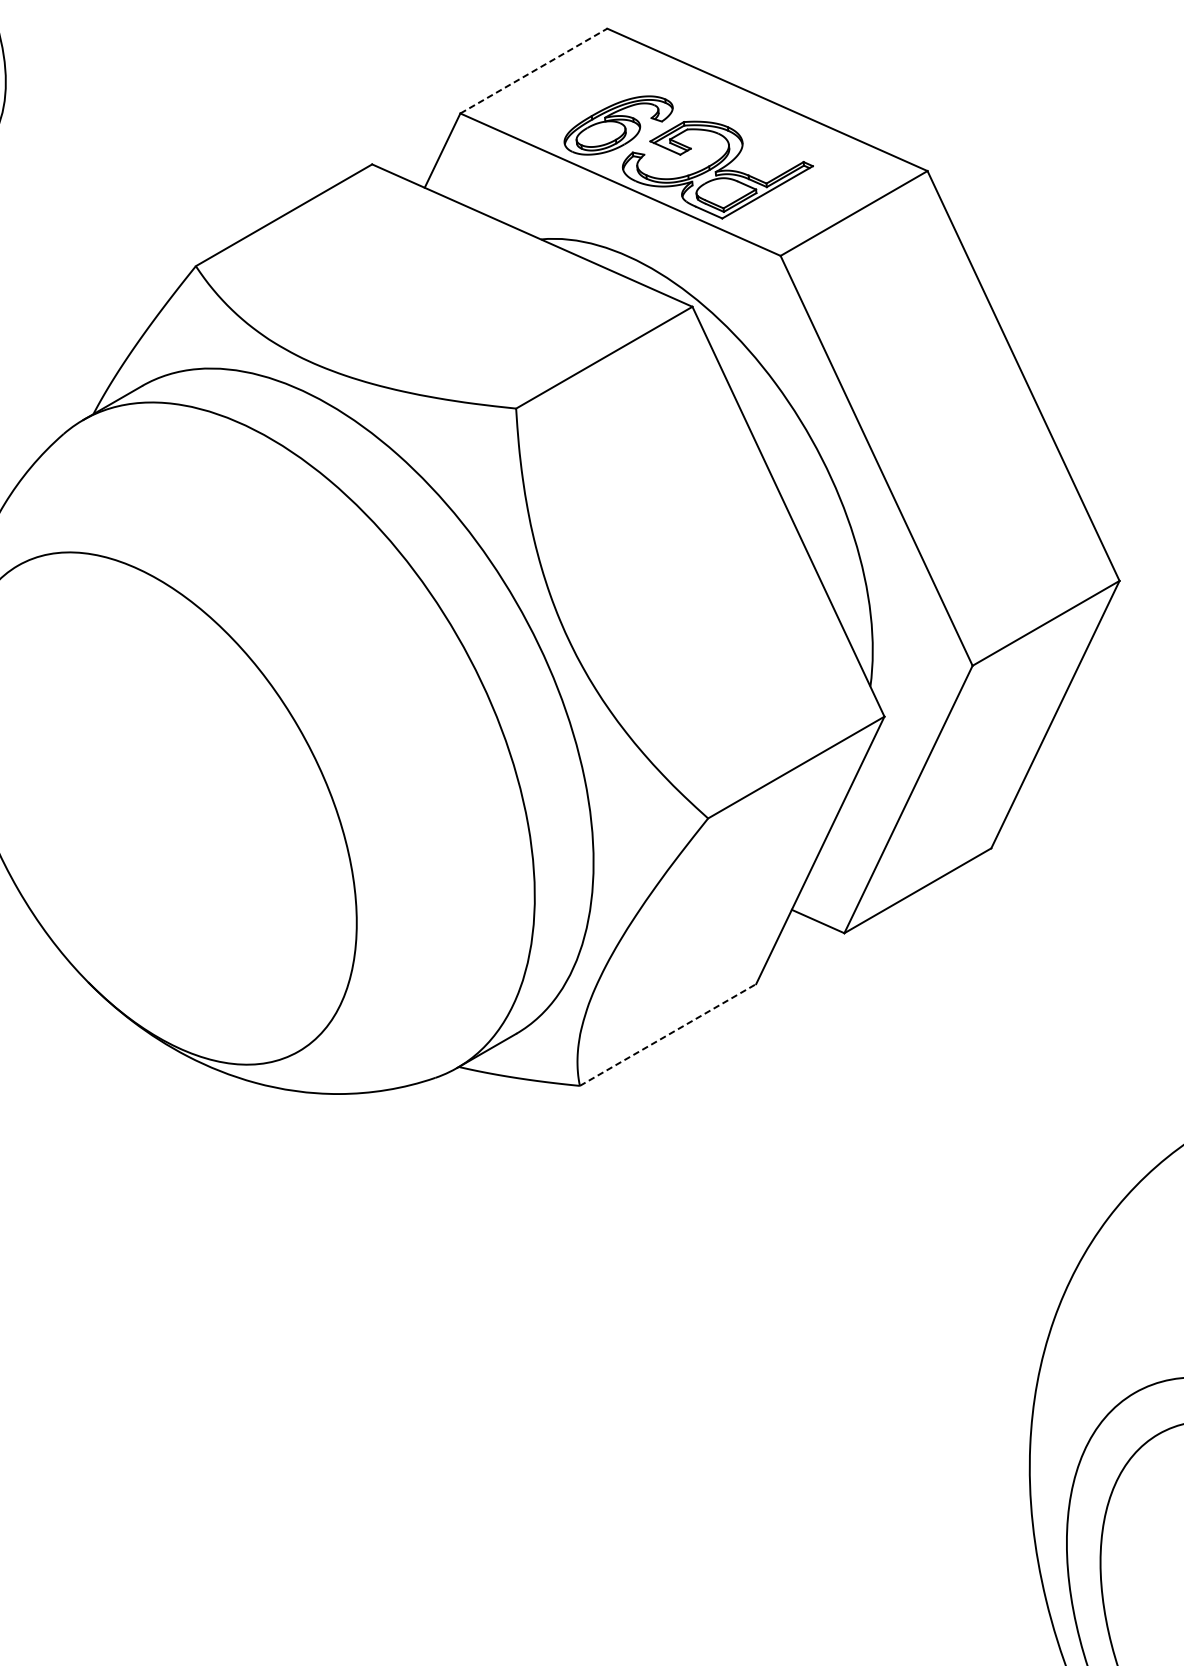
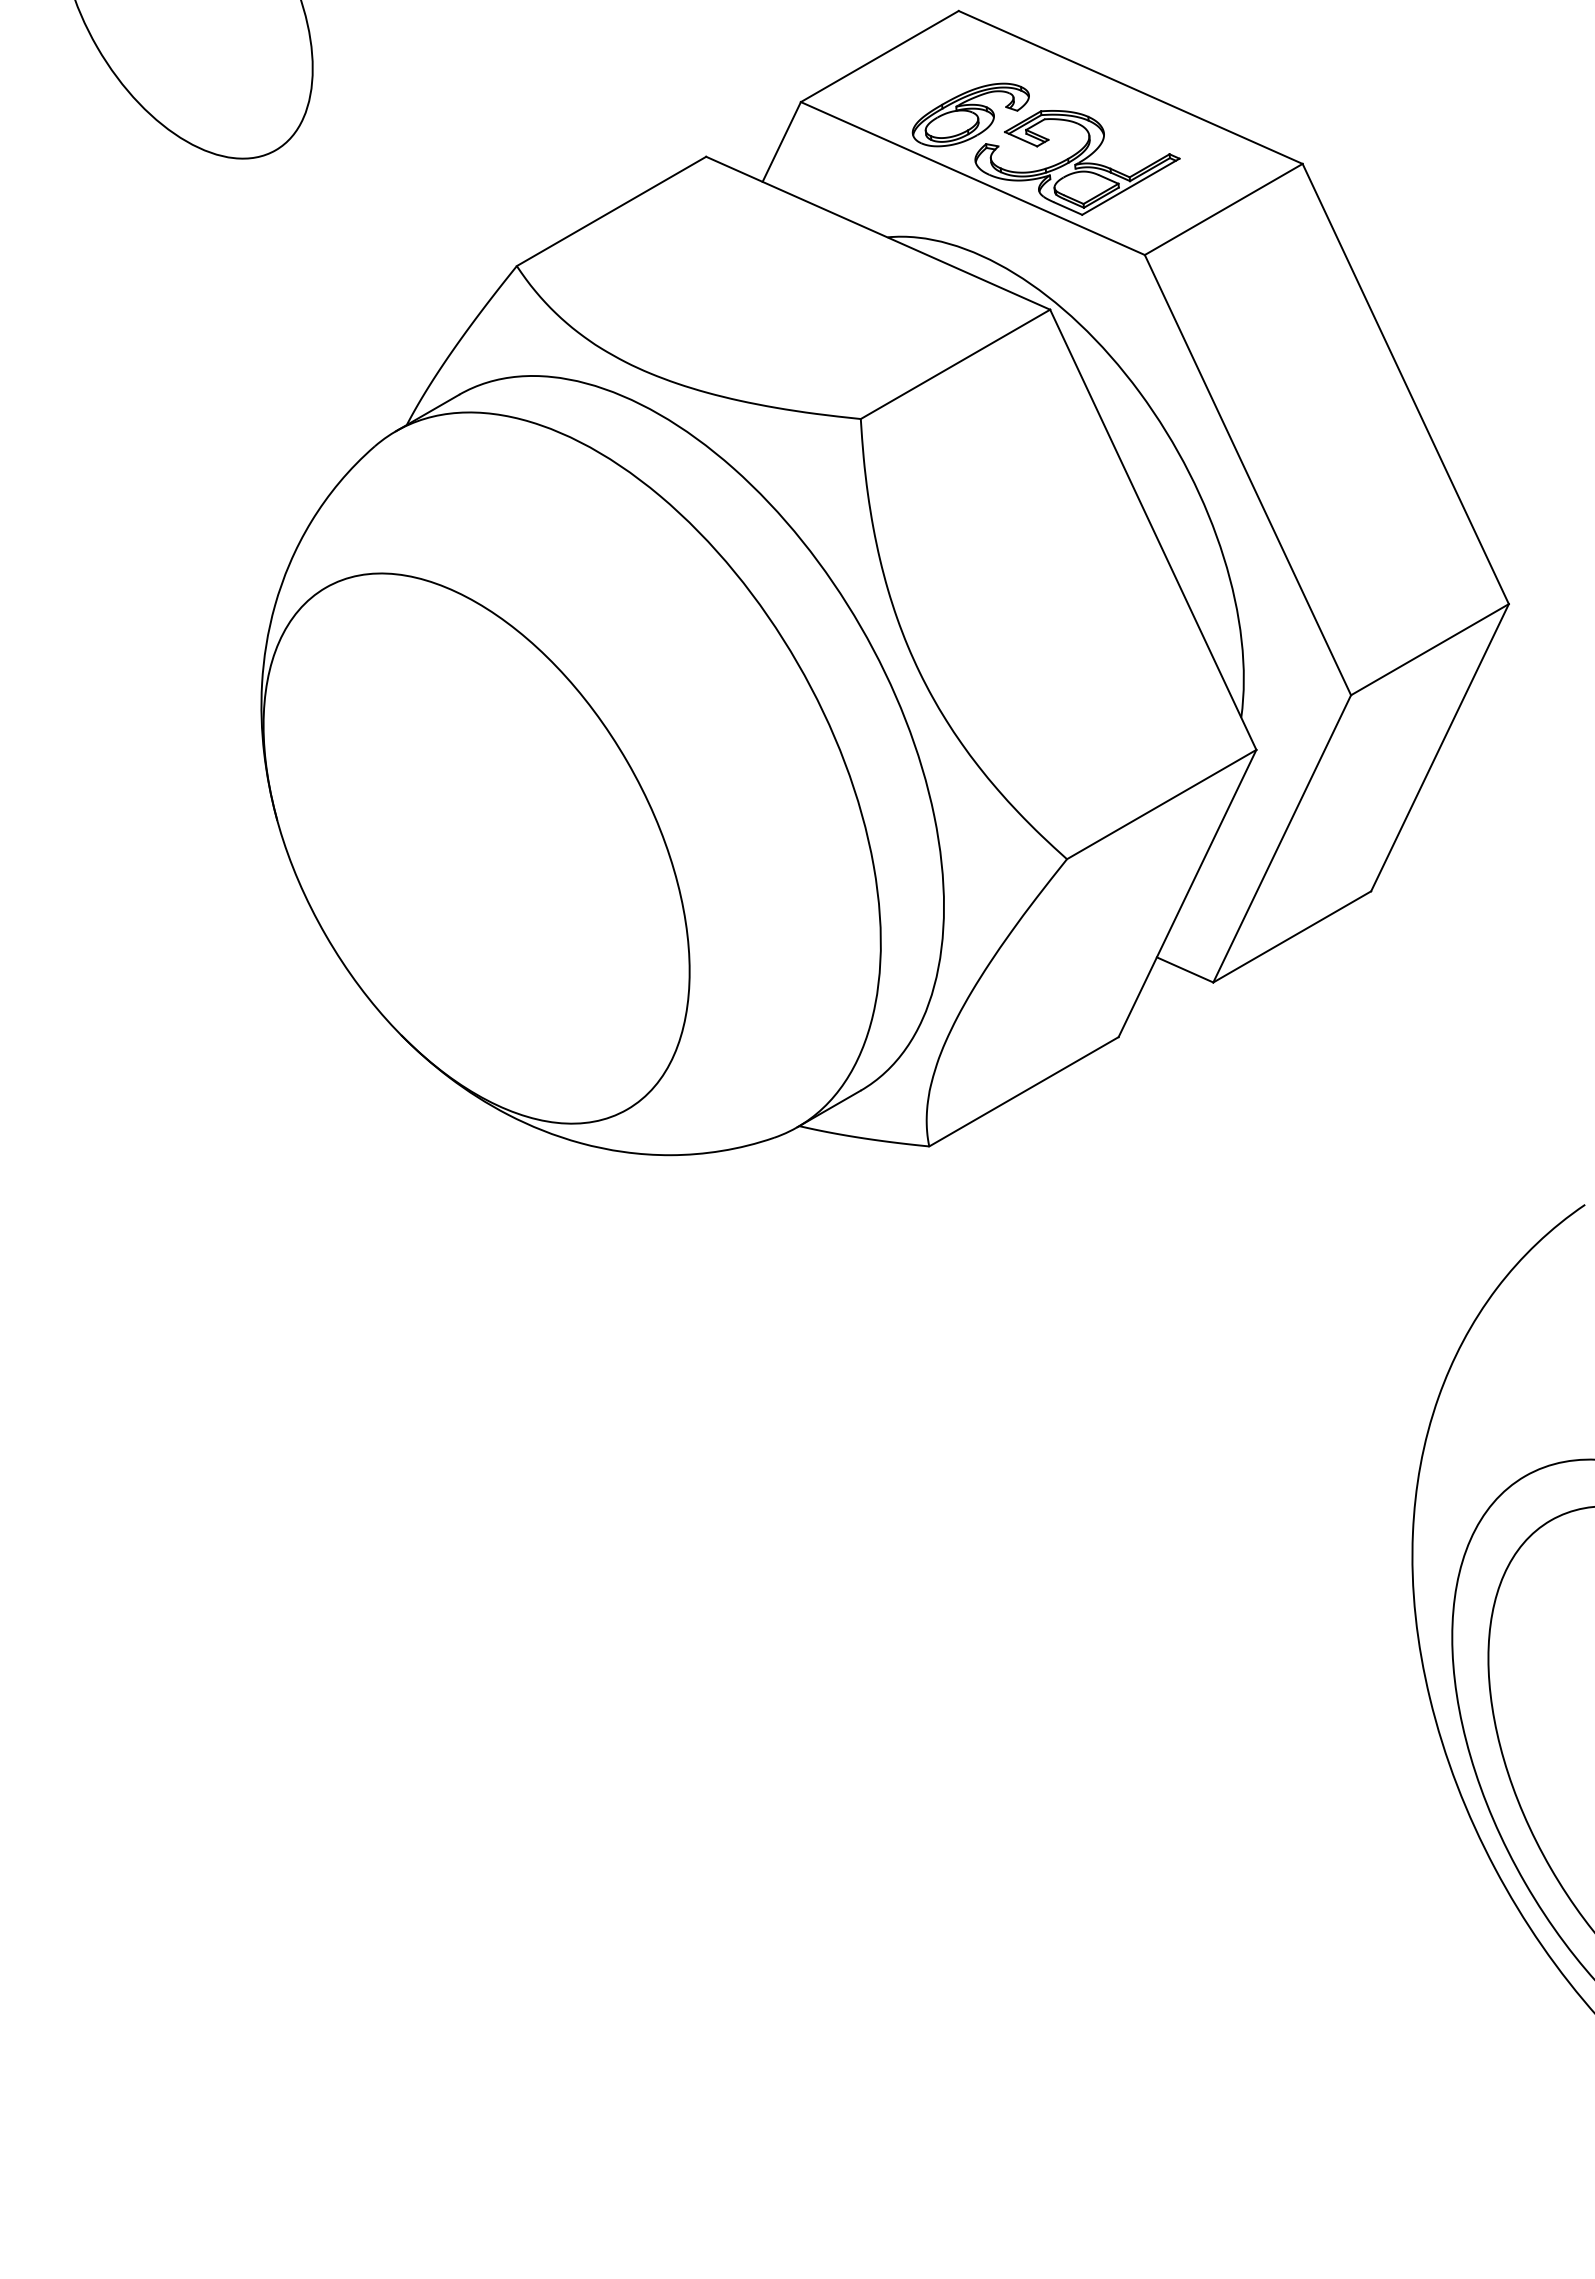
line: (534, 71) -> (880, 56), dashed -> solid
line: (668, 1034) -> (1024, 1091), dashed -> solid

